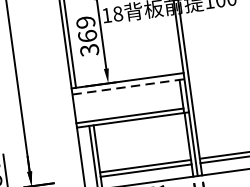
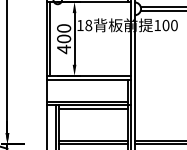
text: (88, 36) -> (64, 39), 369 -> 400
line: (129, 86) -> (89, 80), dashed -> solid
line: (139, 123) -> (93, 108), added

